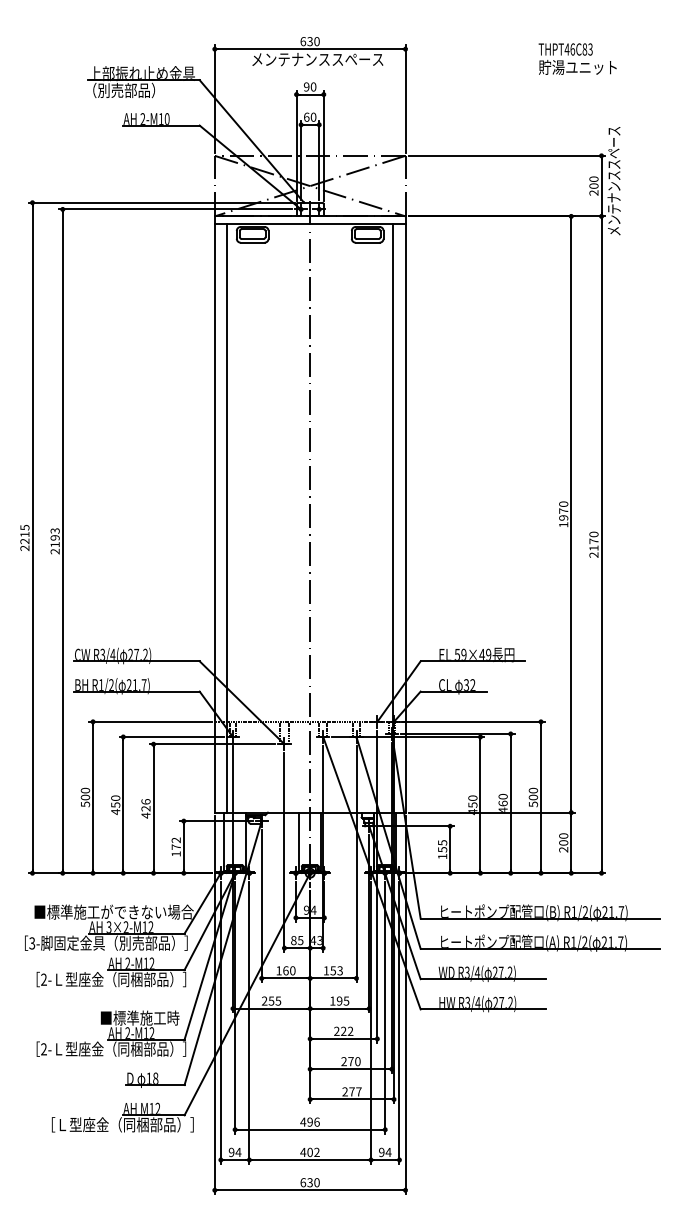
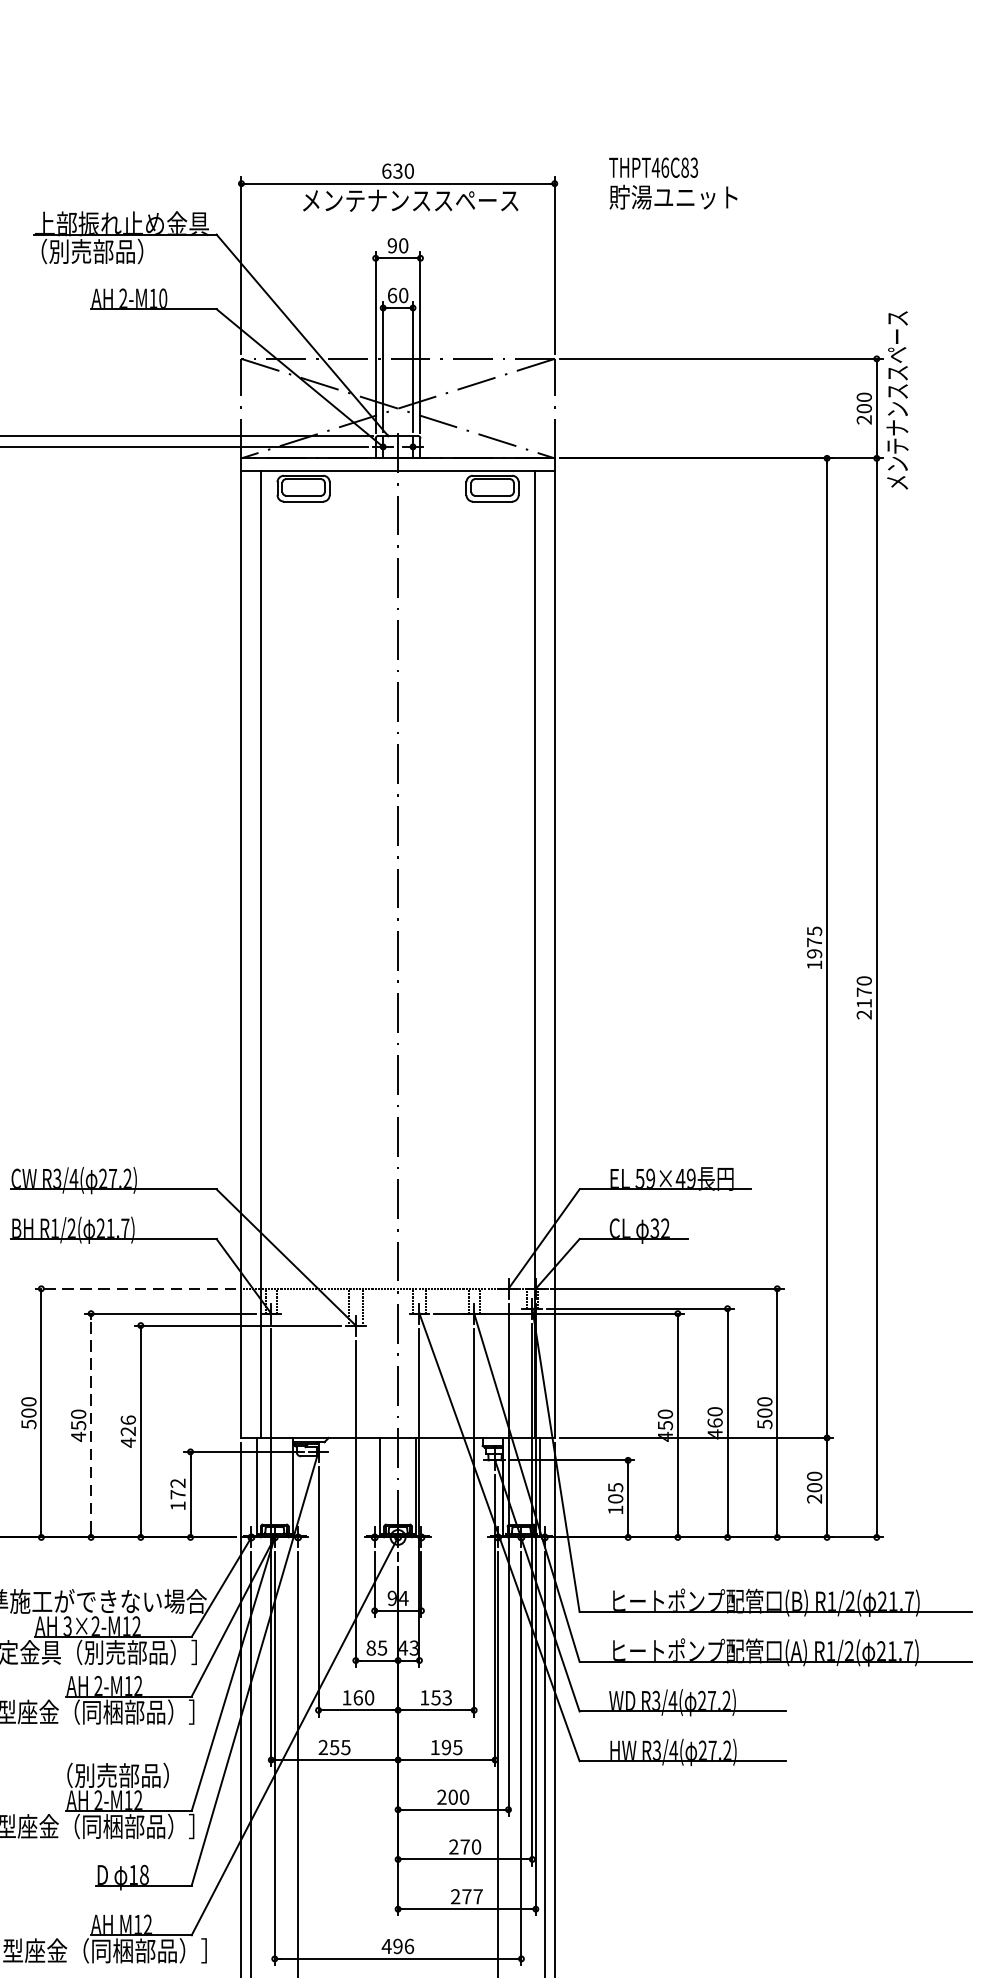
text: (577, 58) -> (672, 182), moved
text: (563, 503) -> (814, 930), 1970 -> 1975
line: (150, 721) -> (135, 1288), solid -> dashed
line: (123, 804) -> (91, 1424), solid -> dashed
text: (442, 849) -> (615, 1498), 155 -> 105
text: (139, 1017) -> (117, 1774), ■標準施工時 -> （別売部品）
text: (347, 1030) -> (459, 1795), 222 -> 200

